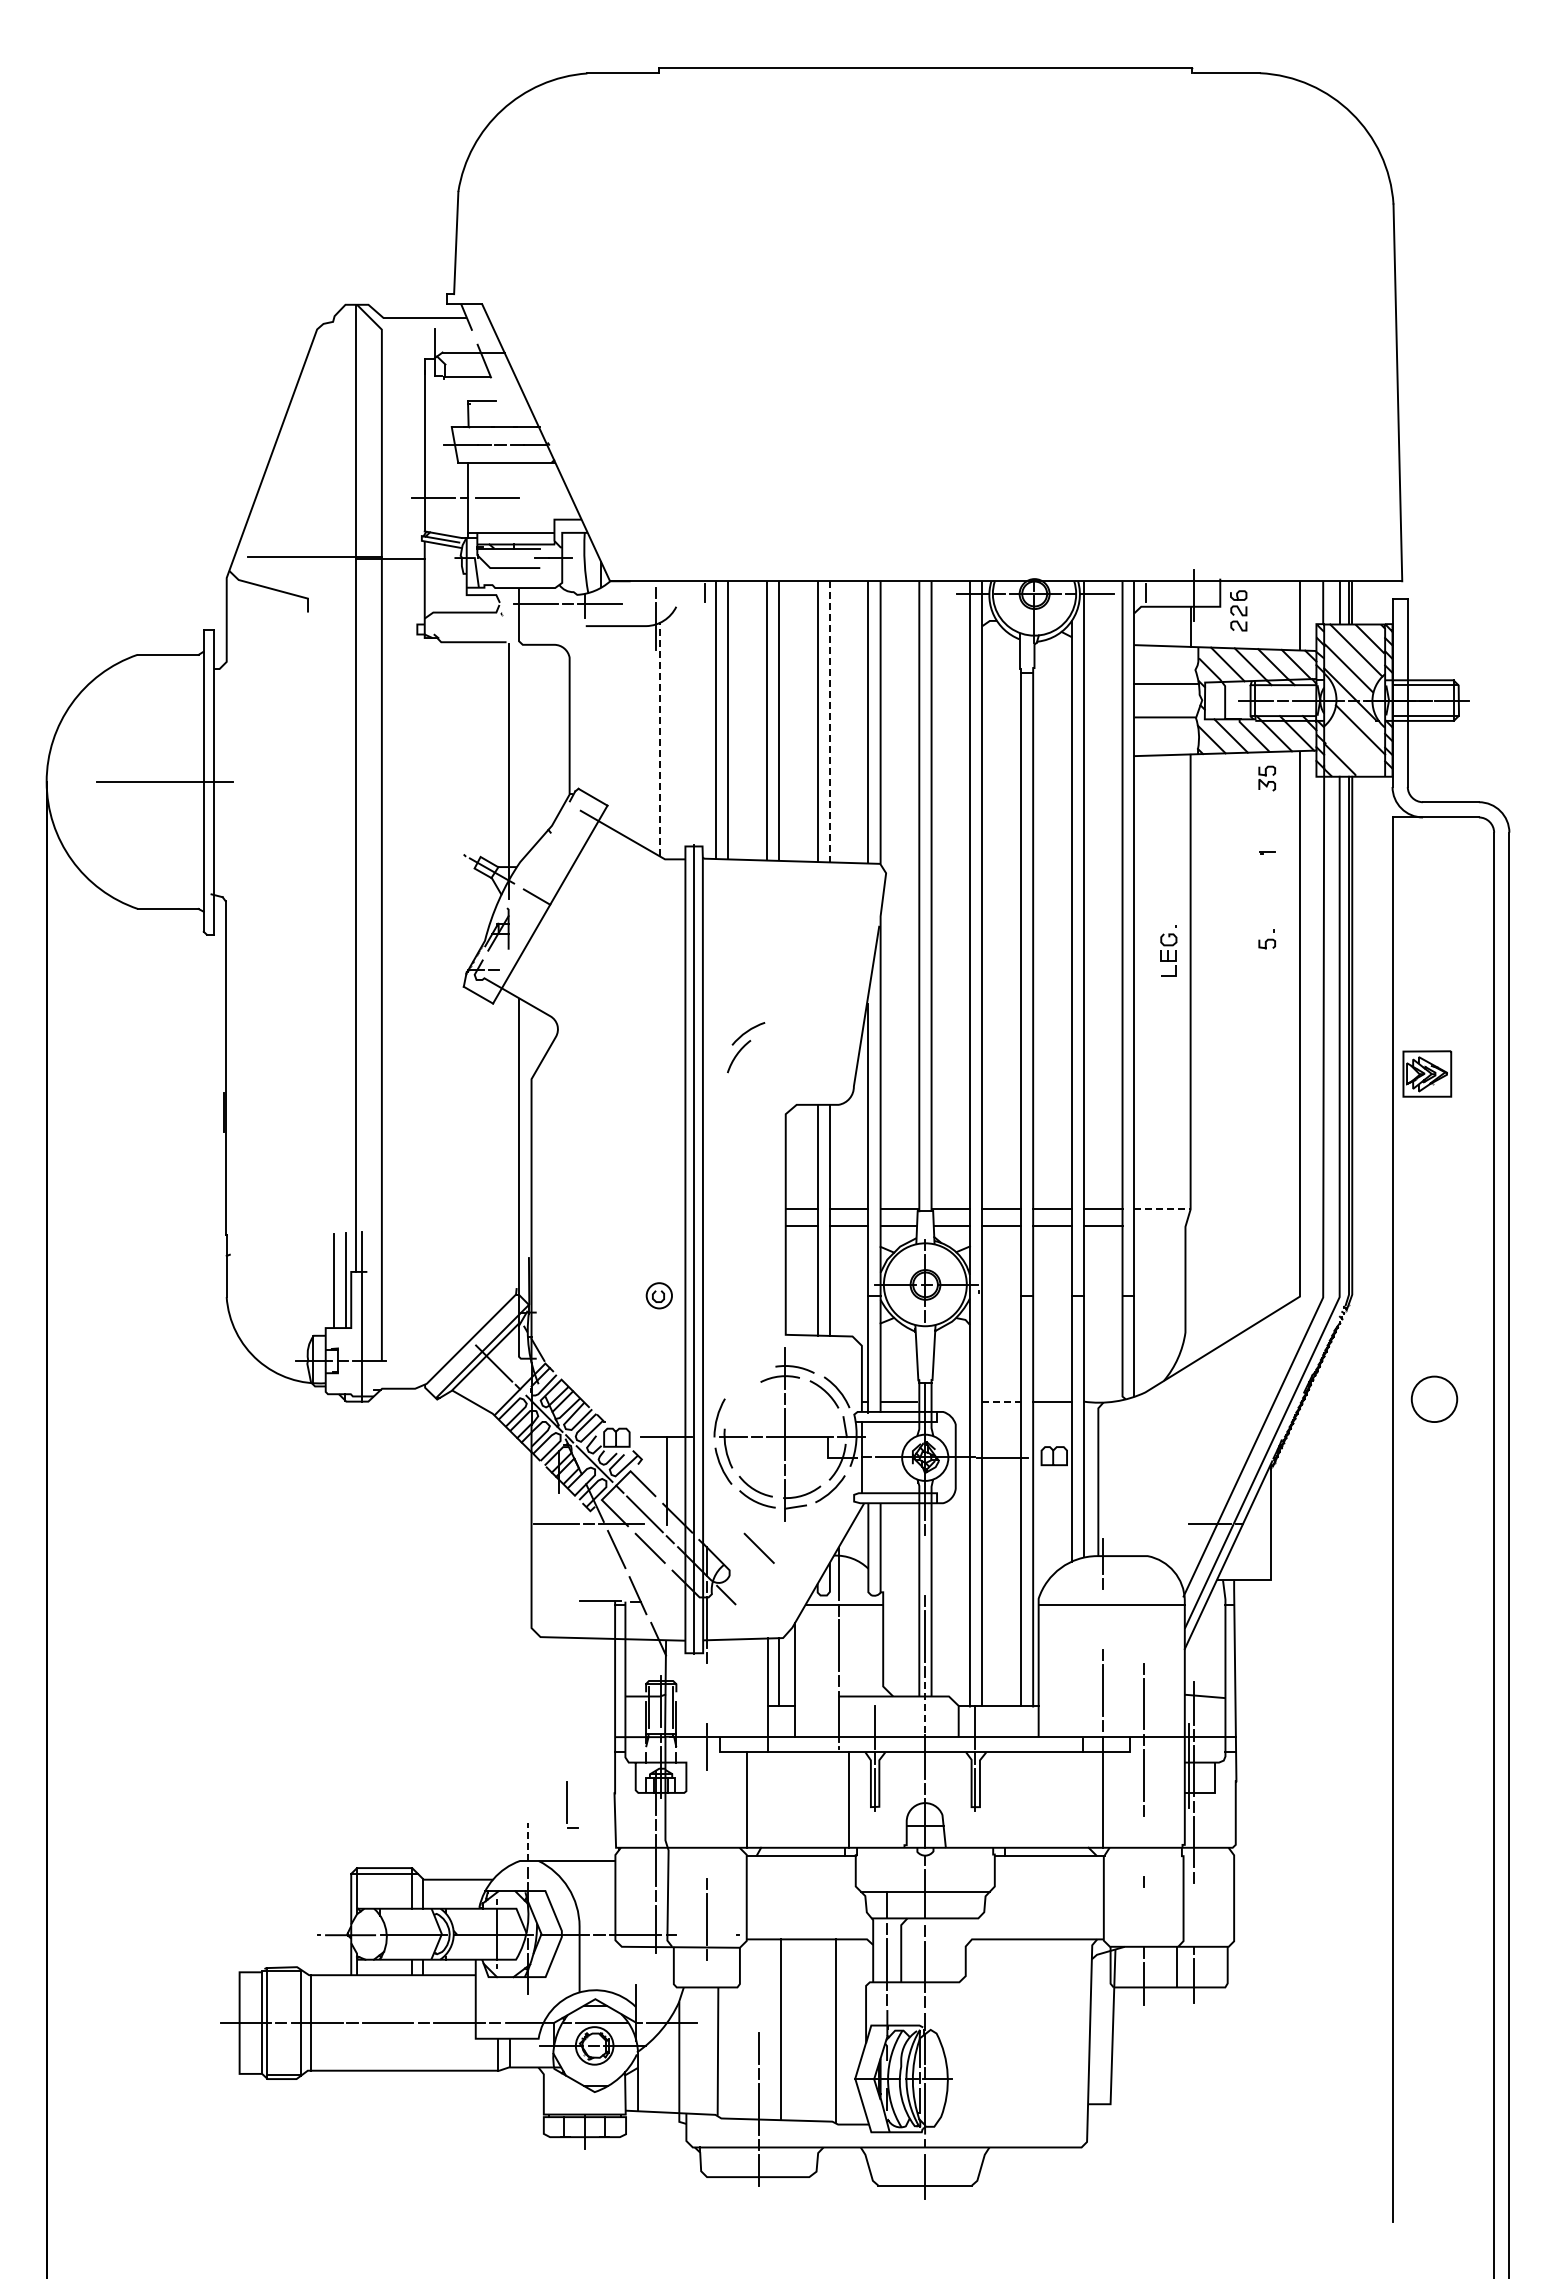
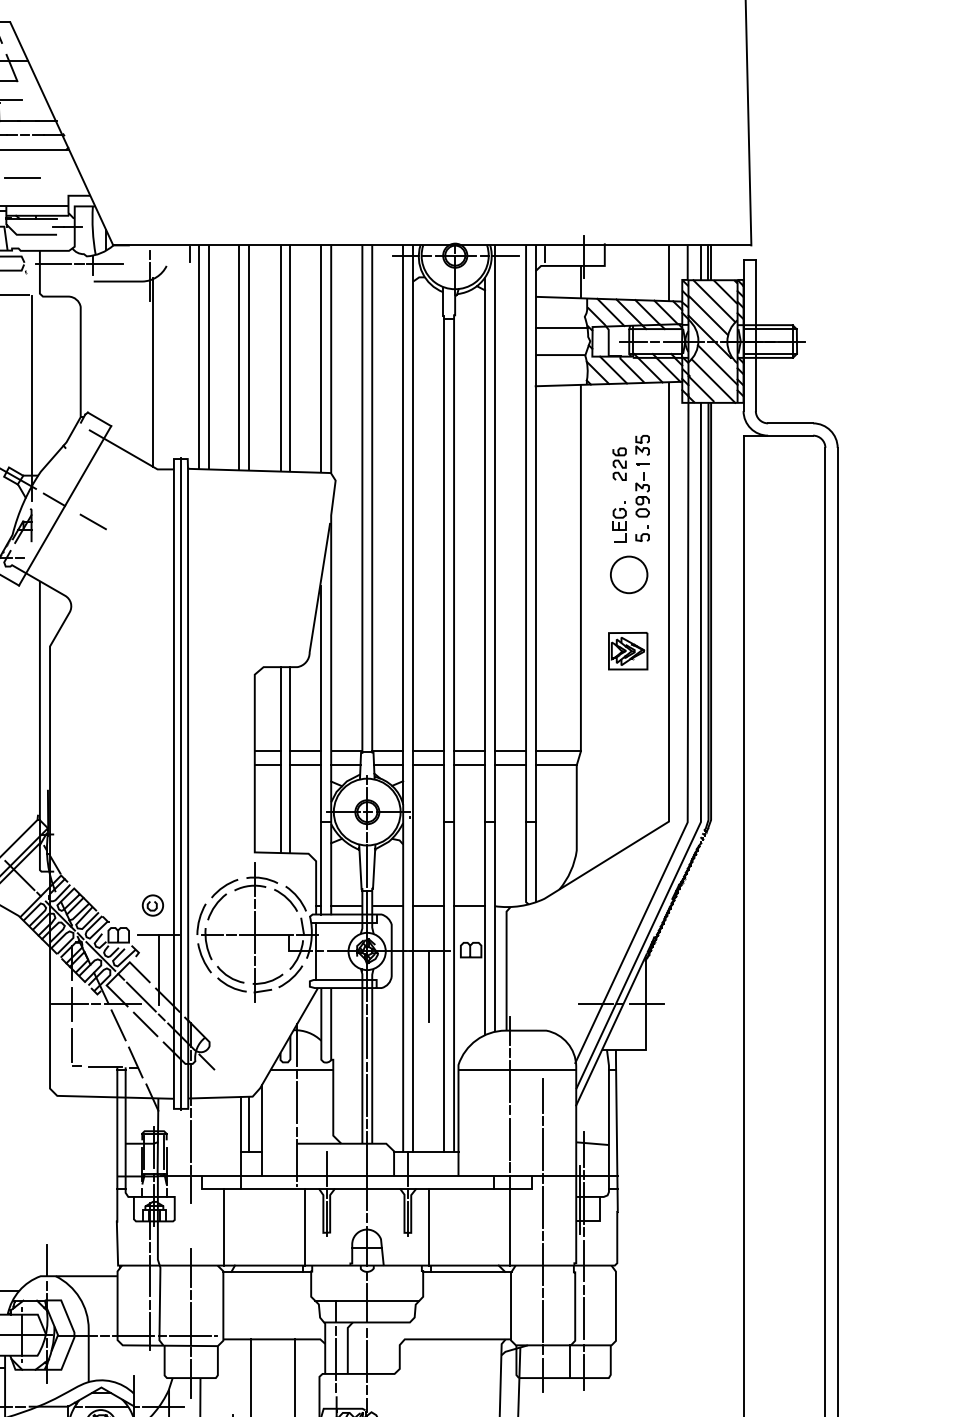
part: (1238, 610) -> (619, 463), moved
line: (829, 721) -> (290, 358), dashed -> solid
line: (659, 738) -> (153, 372), dashed -> solid
line: (1355, 749) -> (713, 380), added
part: (1266, 778) -> (642, 445), moved
part: (1266, 890) -> (642, 494), added
line: (584, 924) -> (92, 521), added
part: (1168, 950) -> (619, 521), moved
part: (746, 1047) -> (223, 899), moved
part: (1427, 1073) -> (628, 650), moved
line: (1163, 1208) -> (559, 750), dashed -> solid
line: (1159, 1225) -> (555, 764), added
part: (658, 1295) -> (152, 905), moved
line: (925, 1351) -> (367, 865), added
circle: (1434, 1398) -> (629, 574), moved
line: (951, 1401) -> (388, 906), added
line: (1002, 1401) -> (429, 906), dashed -> solid
line: (1002, 1501) -> (429, 986), added
line: (559, 1523) -> (72, 1004), added
line: (1272, 1523) -> (646, 1004), added
line: (758, 1547) -> (232, 1023), removed
line: (925, 1565) -> (367, 1038), added
line: (1102, 1619) -> (509, 1081), added
line: (1143, 1637) -> (542, 1096), added
line: (706, 1693) -> (190, 1141), added
line: (925, 1707) -> (367, 1152), dashed -> solid
line: (1001, 1799) -> (428, 1226), added
part: (572, 1804) -> (76, 1047), moved
line: (527, 1841) -> (46, 1260), dashed -> solid
line: (1143, 1846) -> (542, 1264), added
line: (706, 1850) -> (190, 1267), added
line: (1194, 1912) -> (584, 1317), added
line: (1143, 1916) -> (542, 1320), added
line: (705, 1935) -> (190, 1336), added
line: (706, 1988) -> (190, 1378), added

